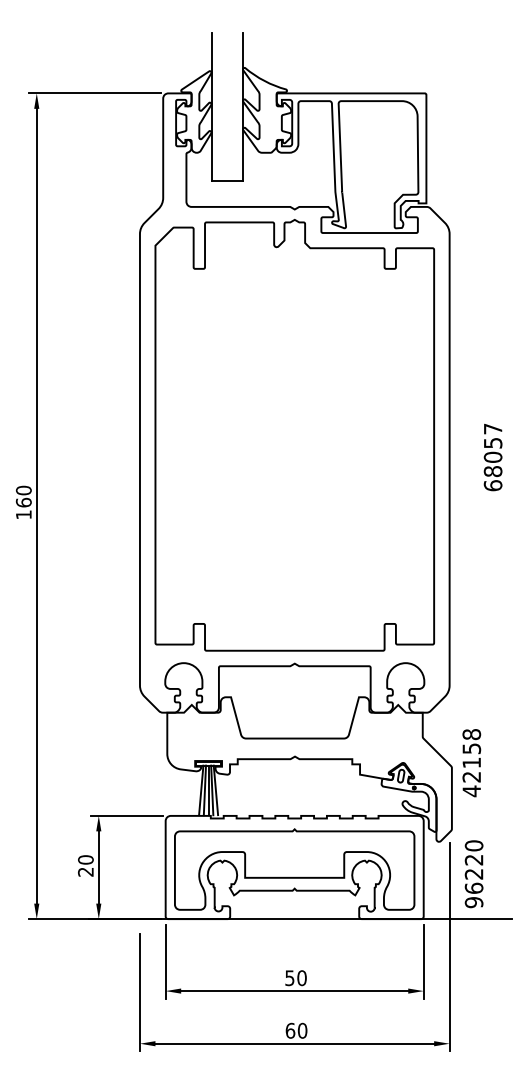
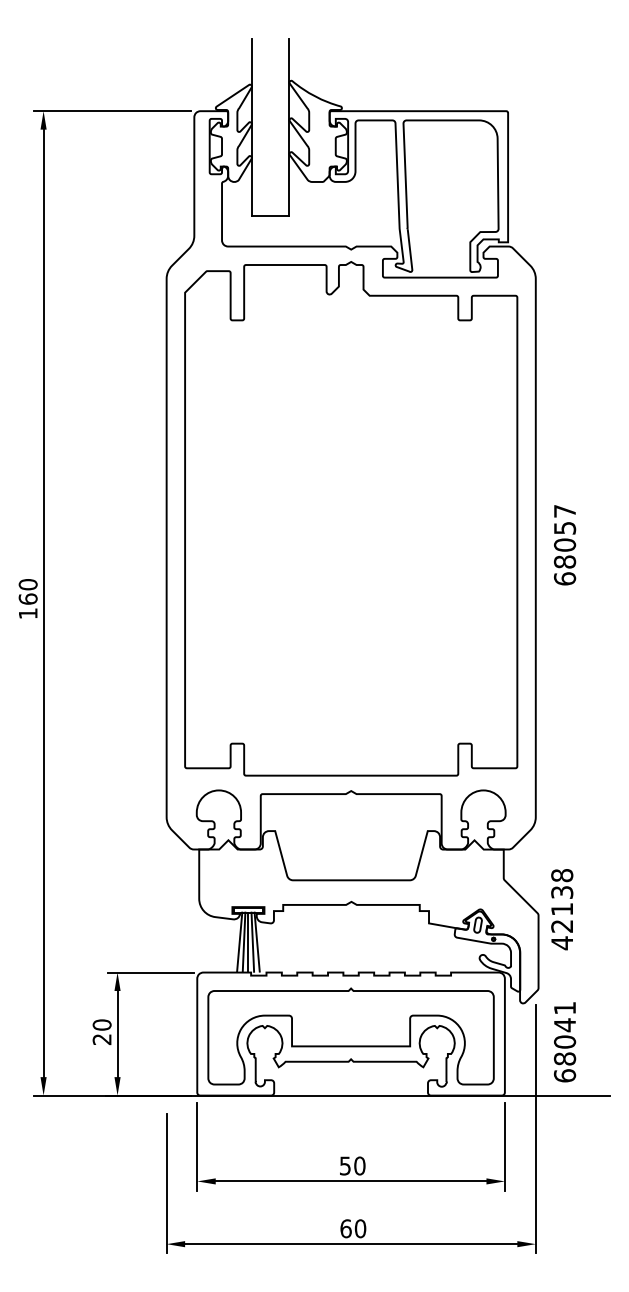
text: (492, 457) -> (564, 545), moved
text: (471, 748) -> (561, 892), 42158 -> 42138
text: (473, 874) -> (564, 1042), 96220 -> 68041

